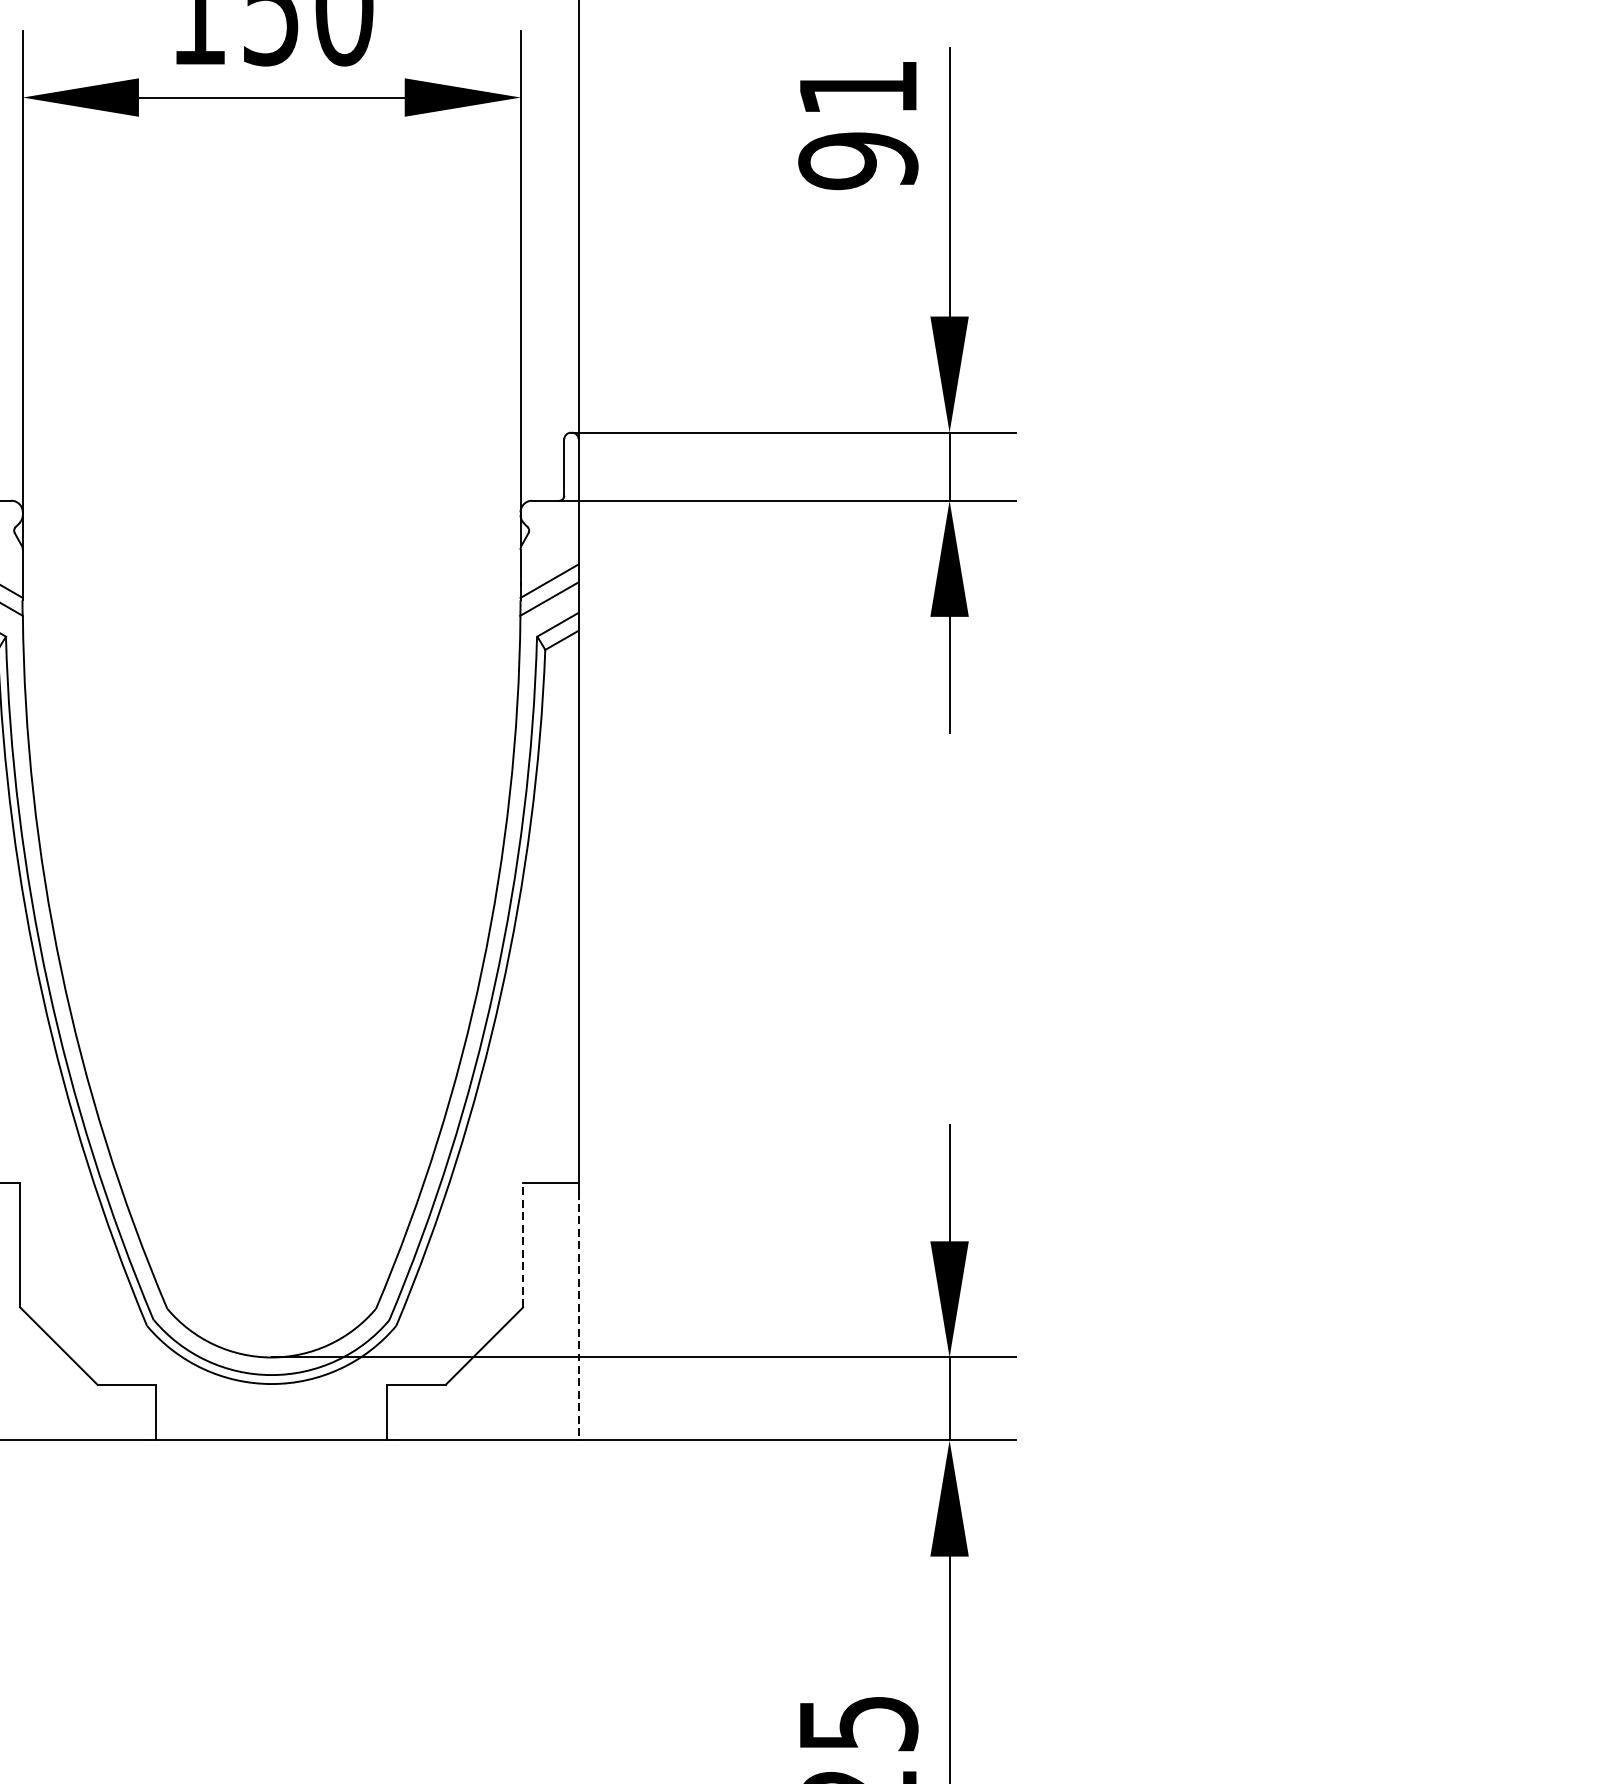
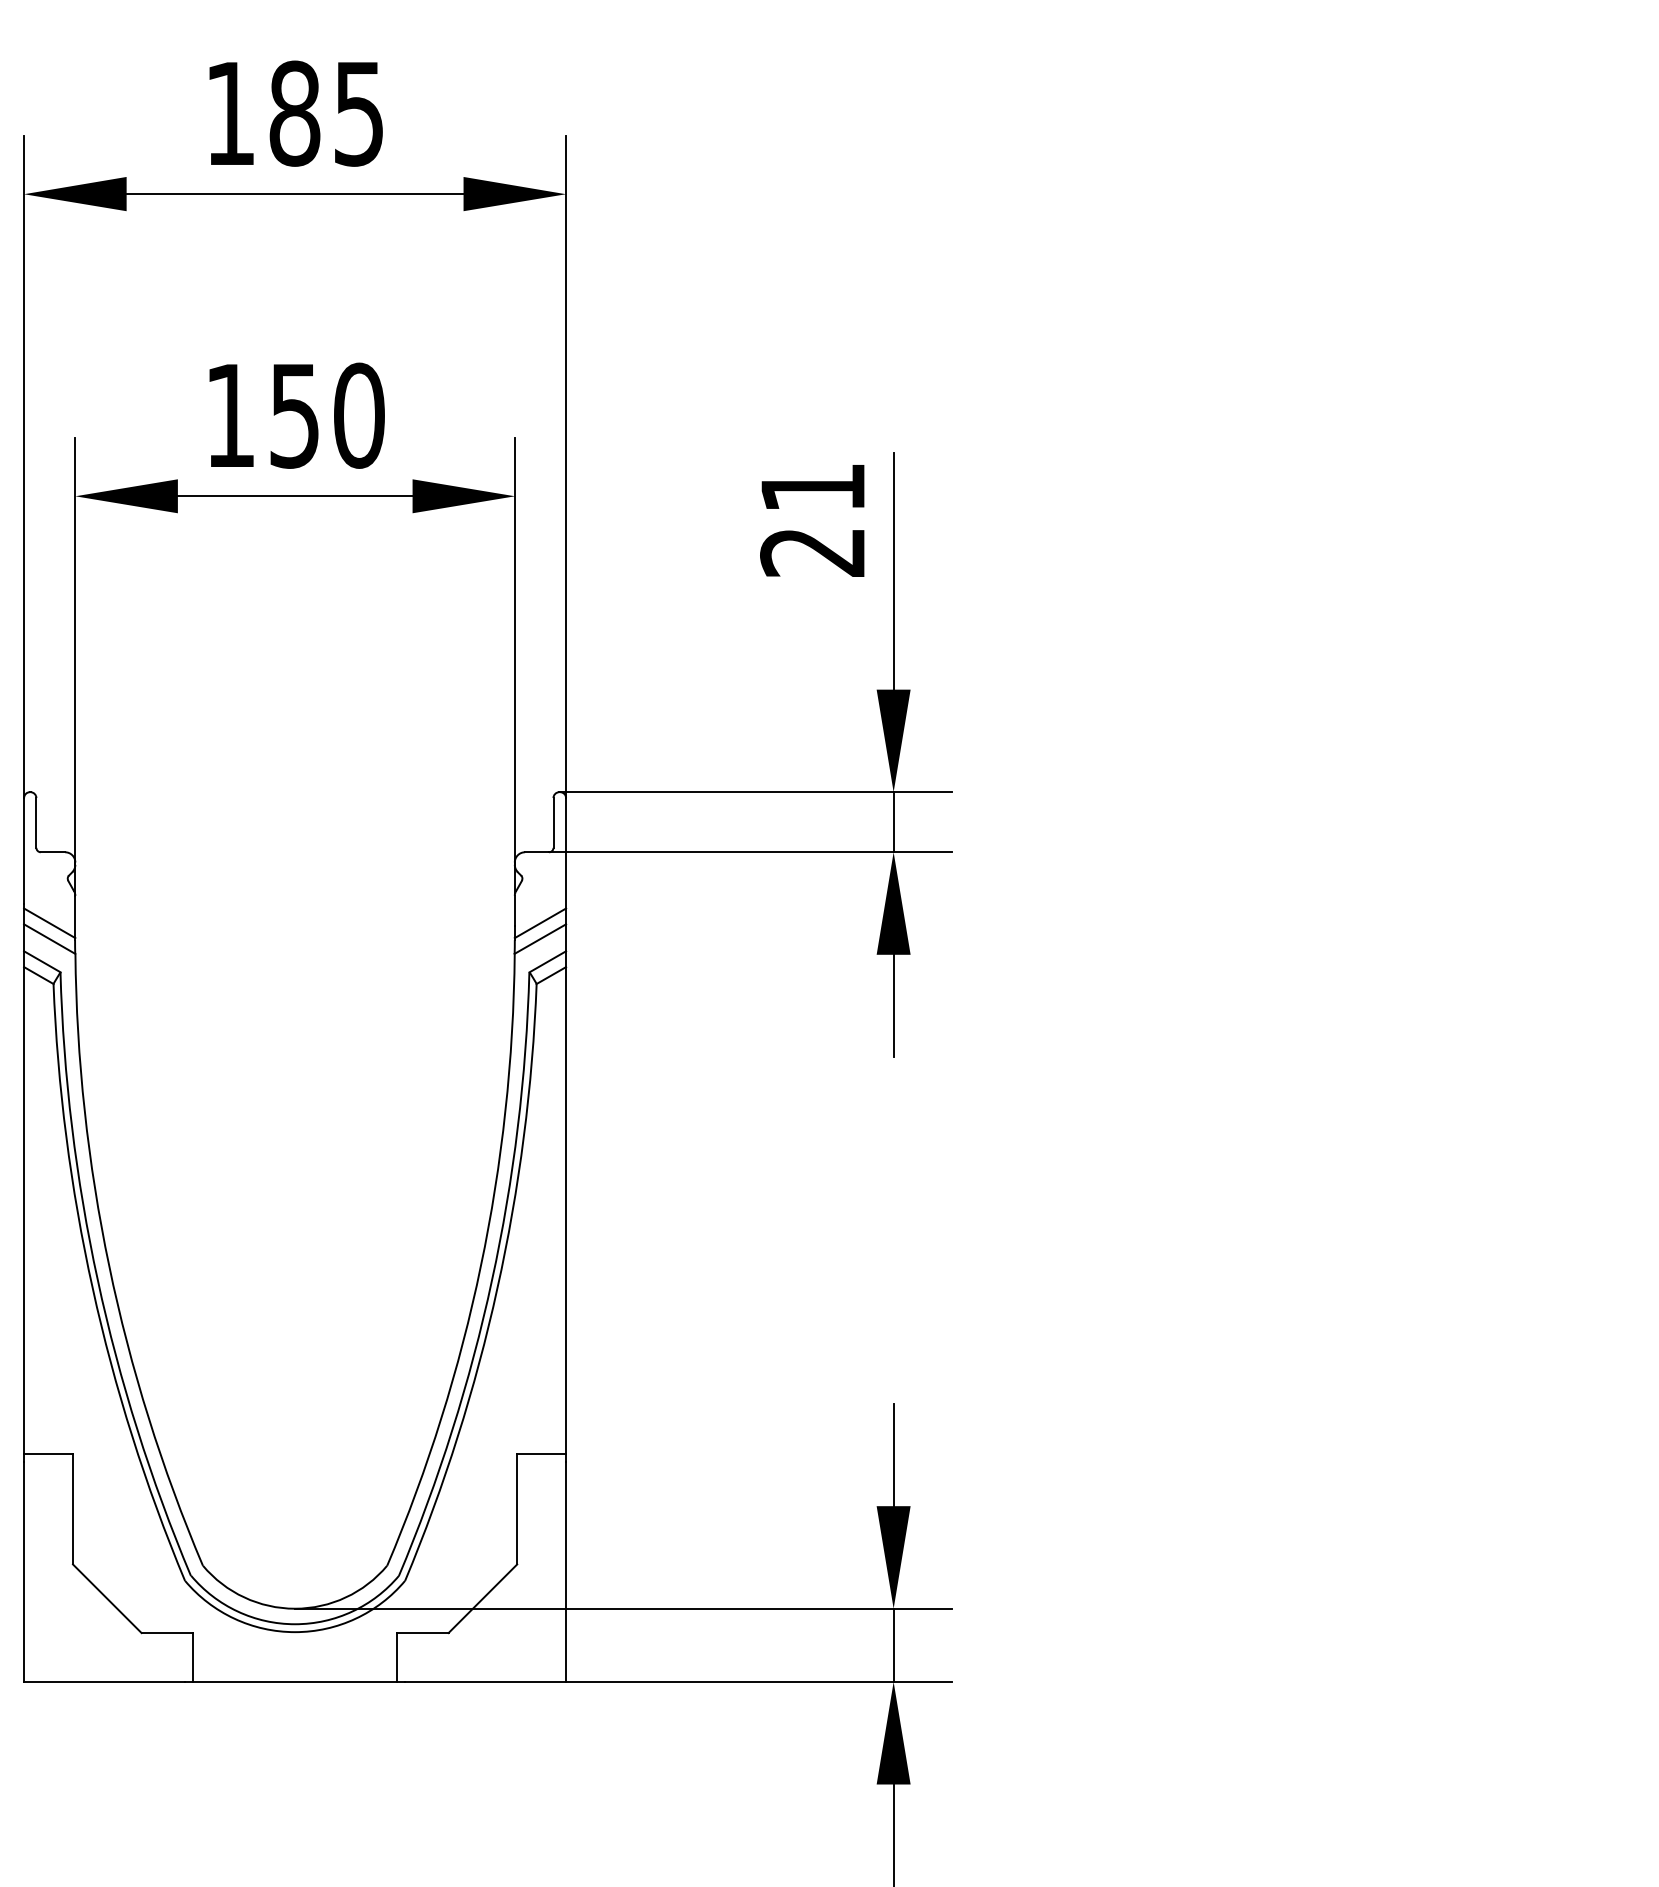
text: (858, 161) -> (813, 552), 91 -> 21
line: (523, 1243) -> (517, 1508), dashed -> solid
line: (579, 1316) -> (566, 1572), dashed -> solid

